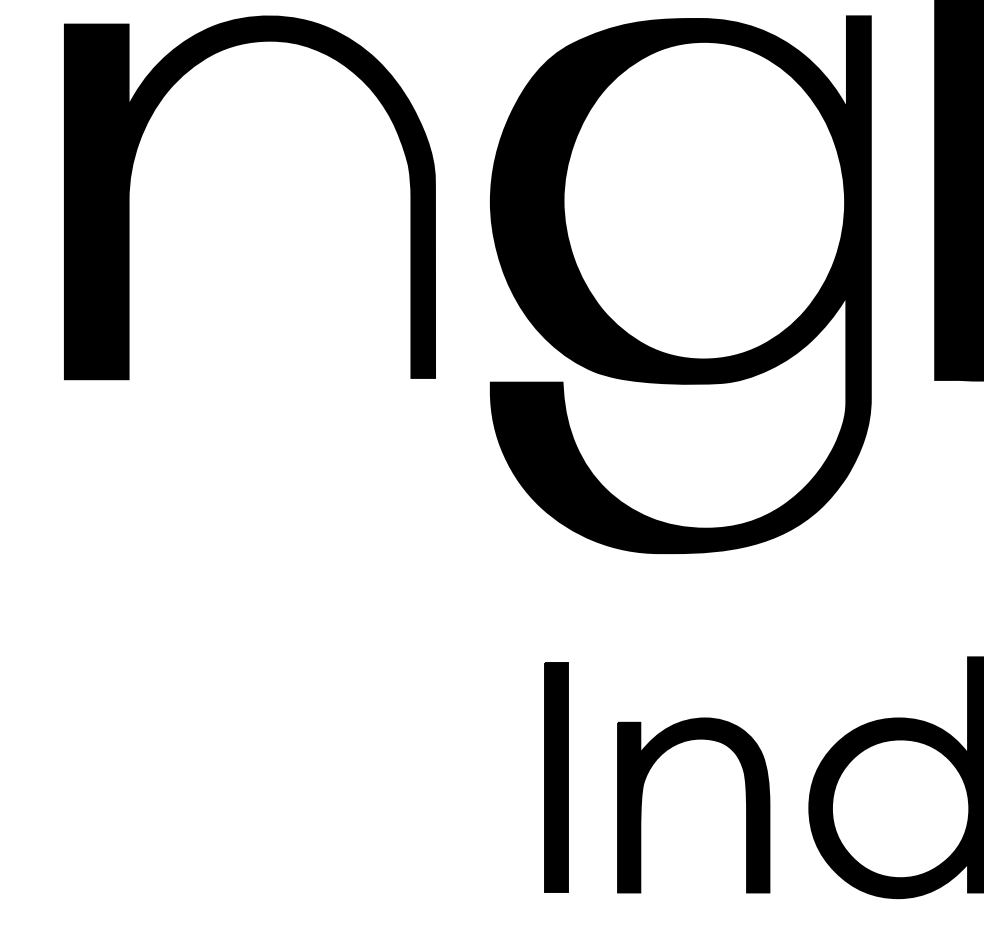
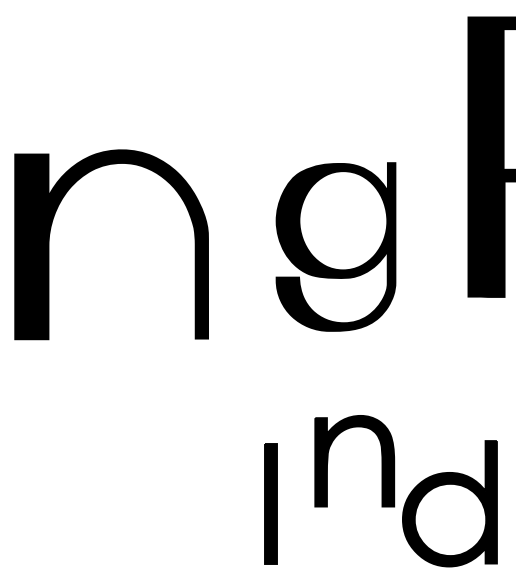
part: (132, 178) -> (50, 234), moved
part: (679, 283) -> (335, 246), size x0.6
part: (643, 806) -> (328, 461), moved

